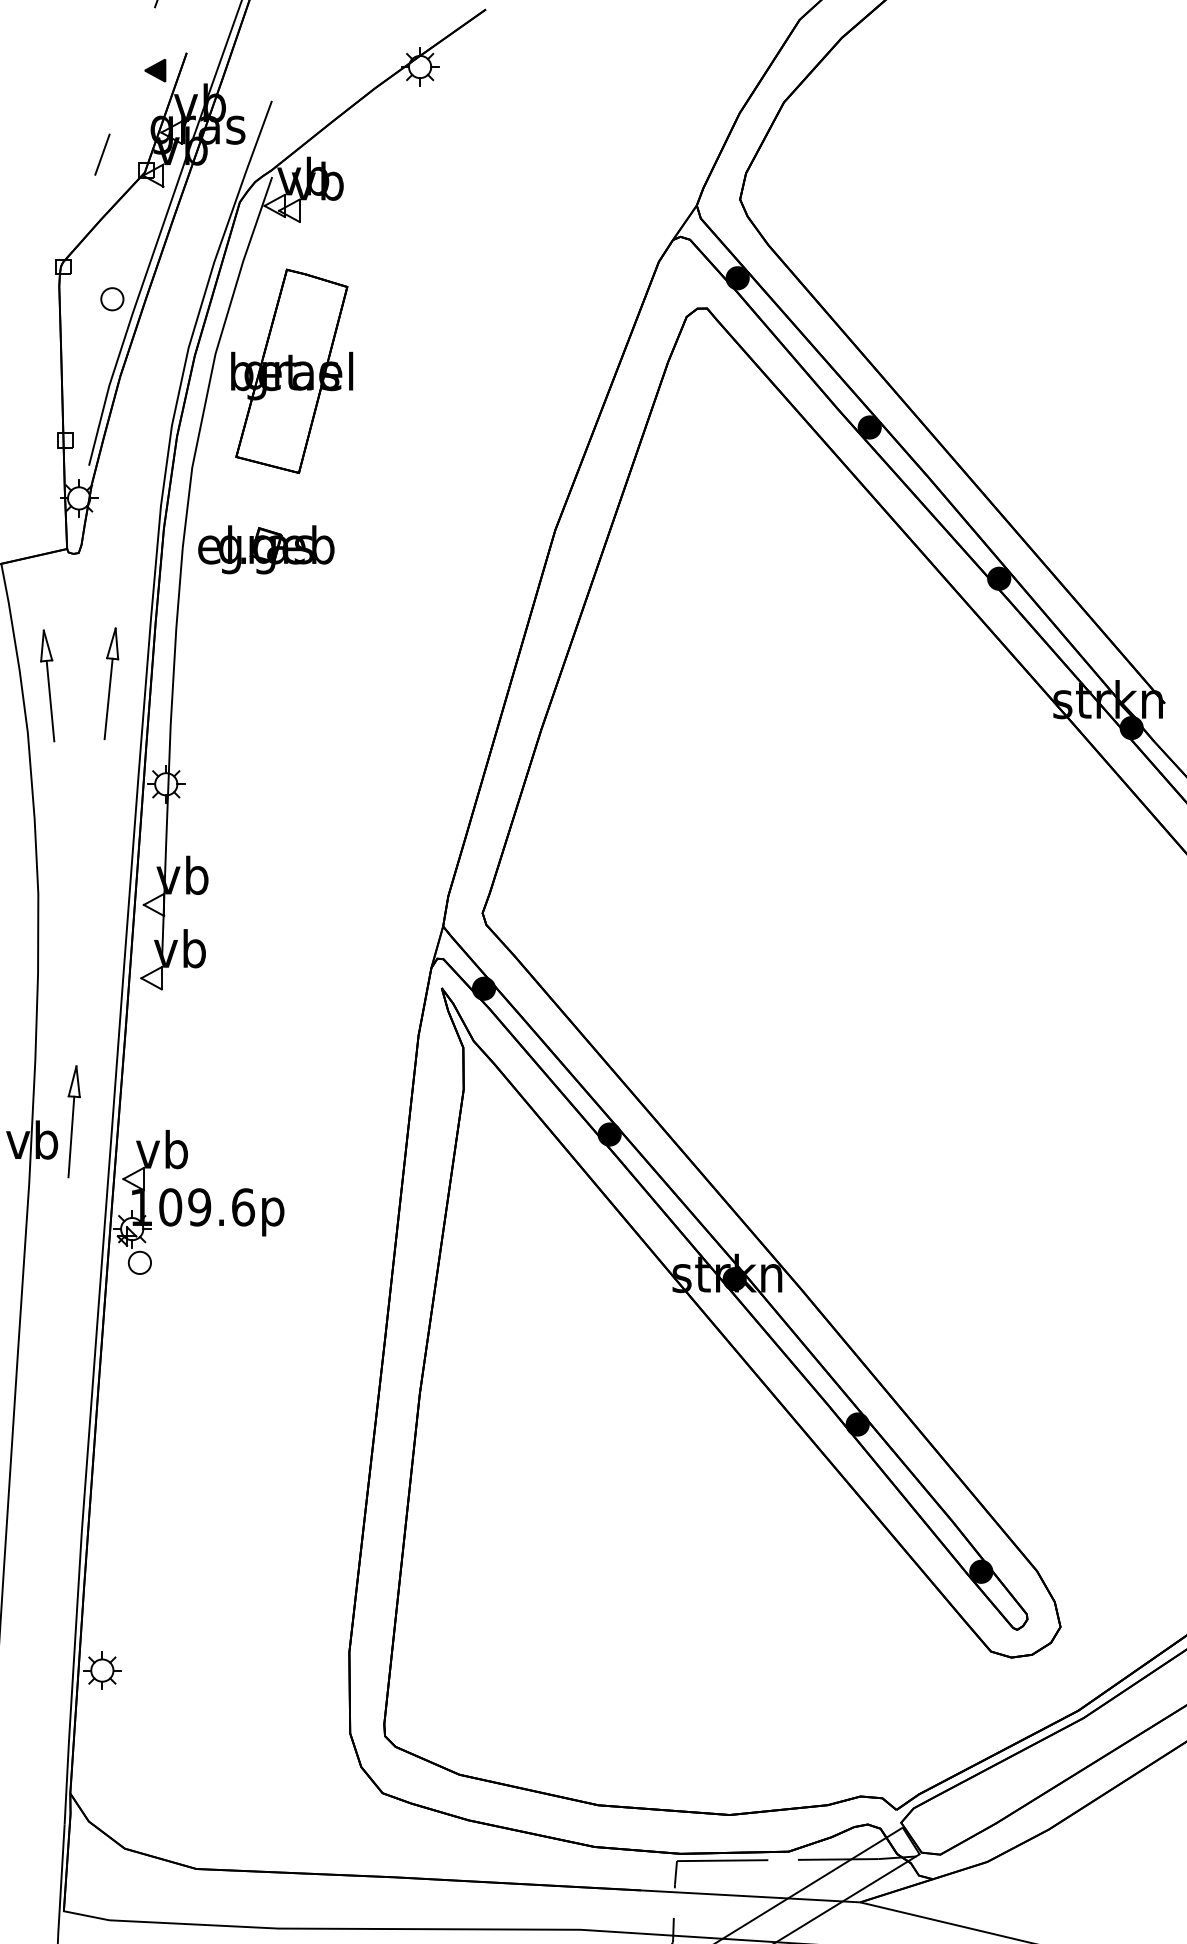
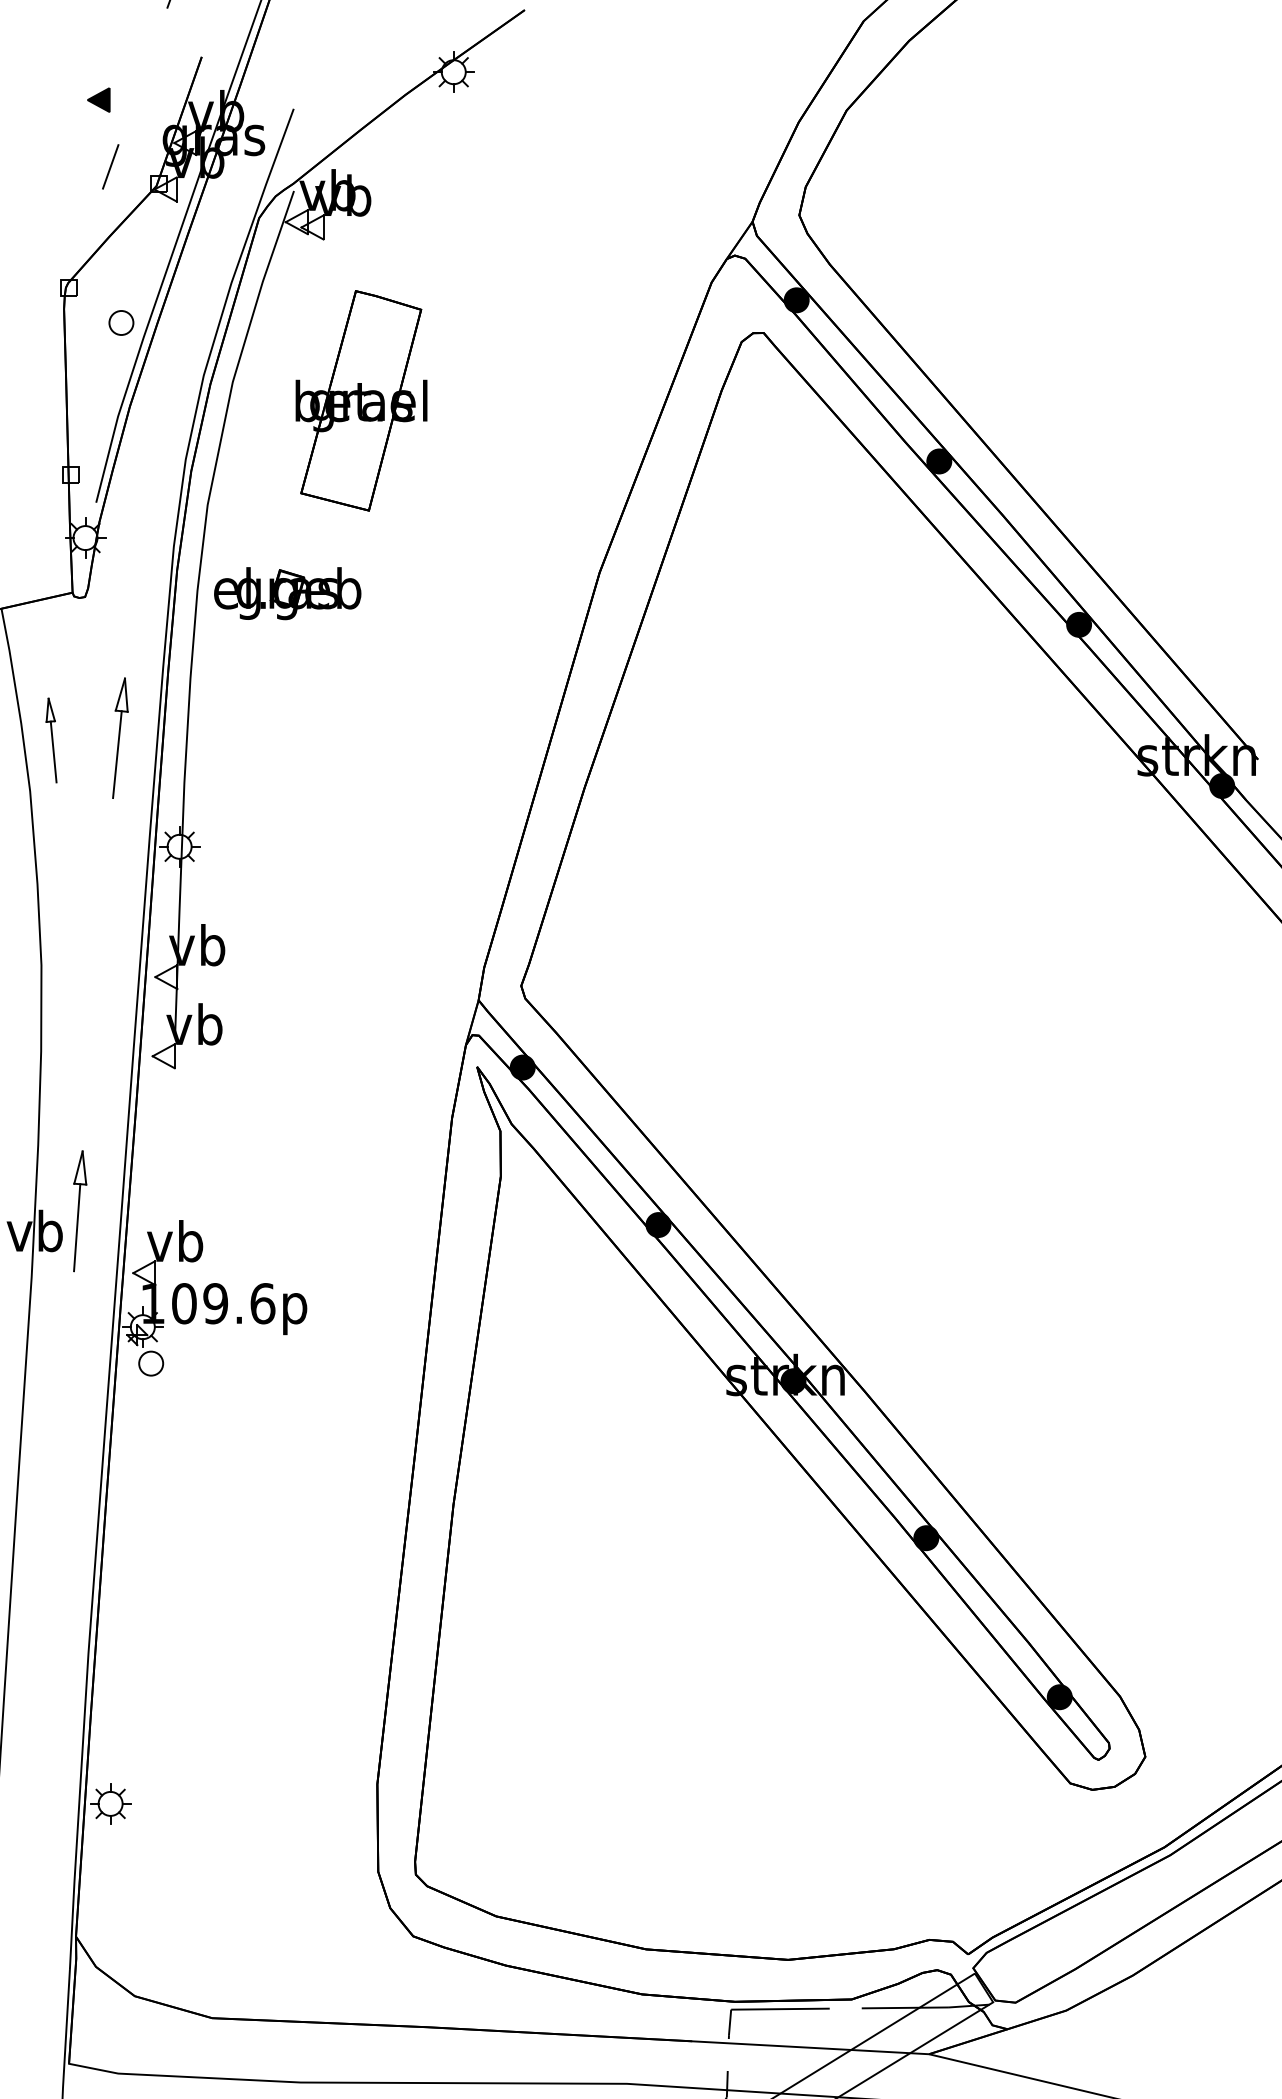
part: (155, 70) -> (98, 99), moved
part: (292, 371) -> (361, 400), moved
part: (47, 685) -> (51, 740), size x0.7

